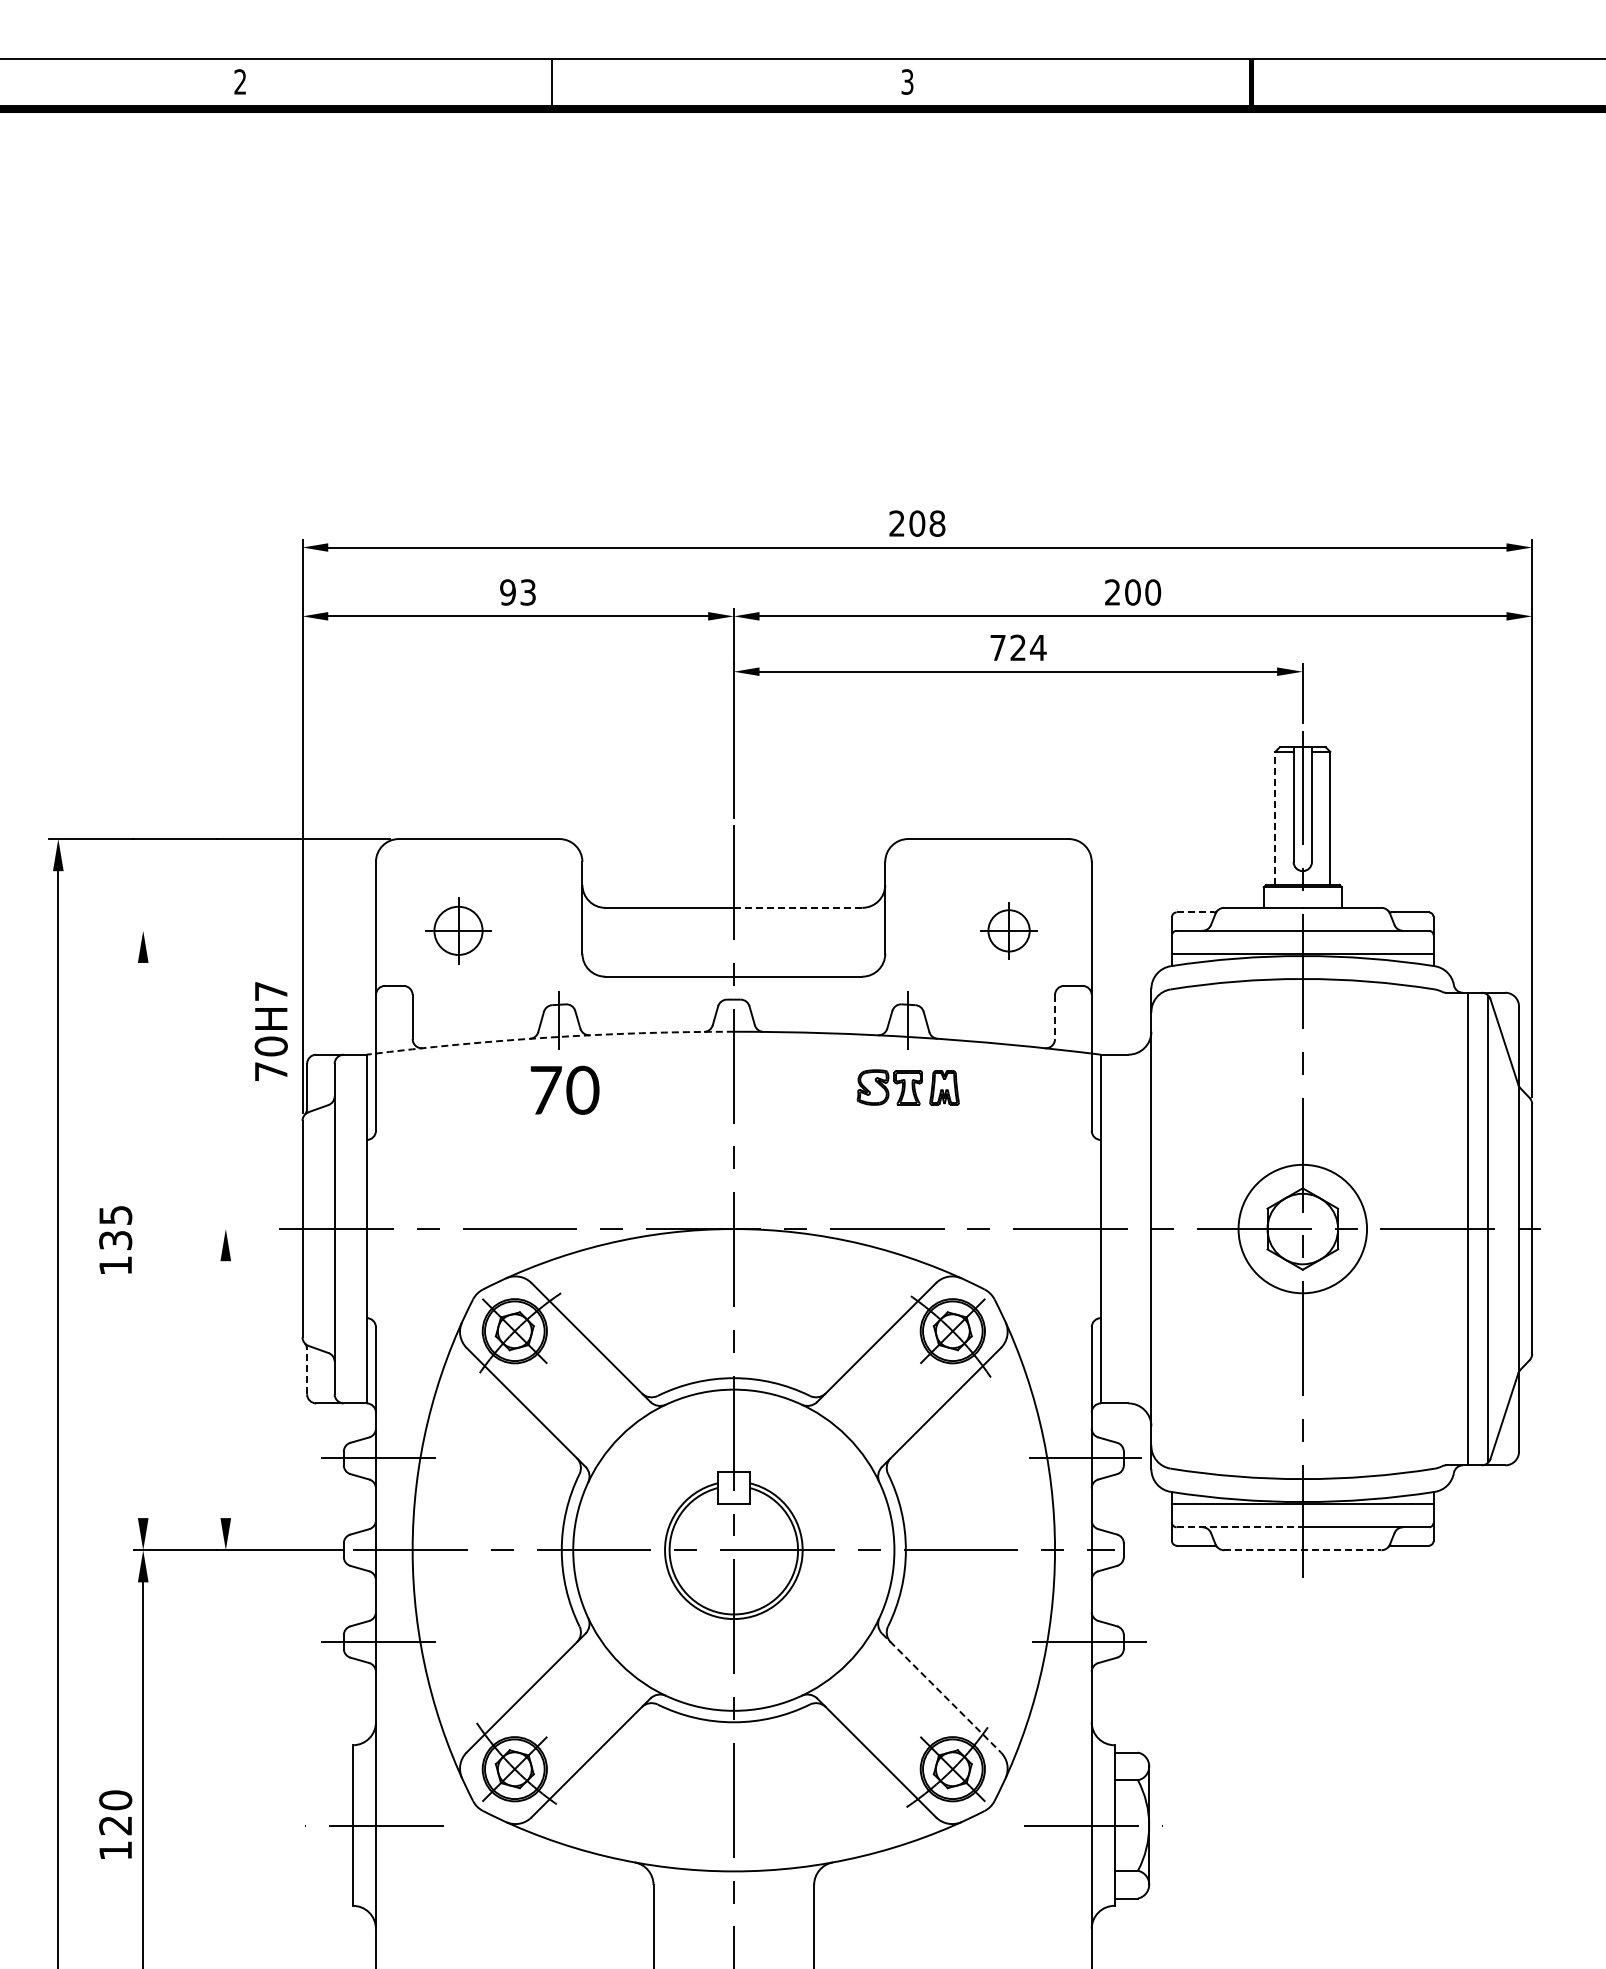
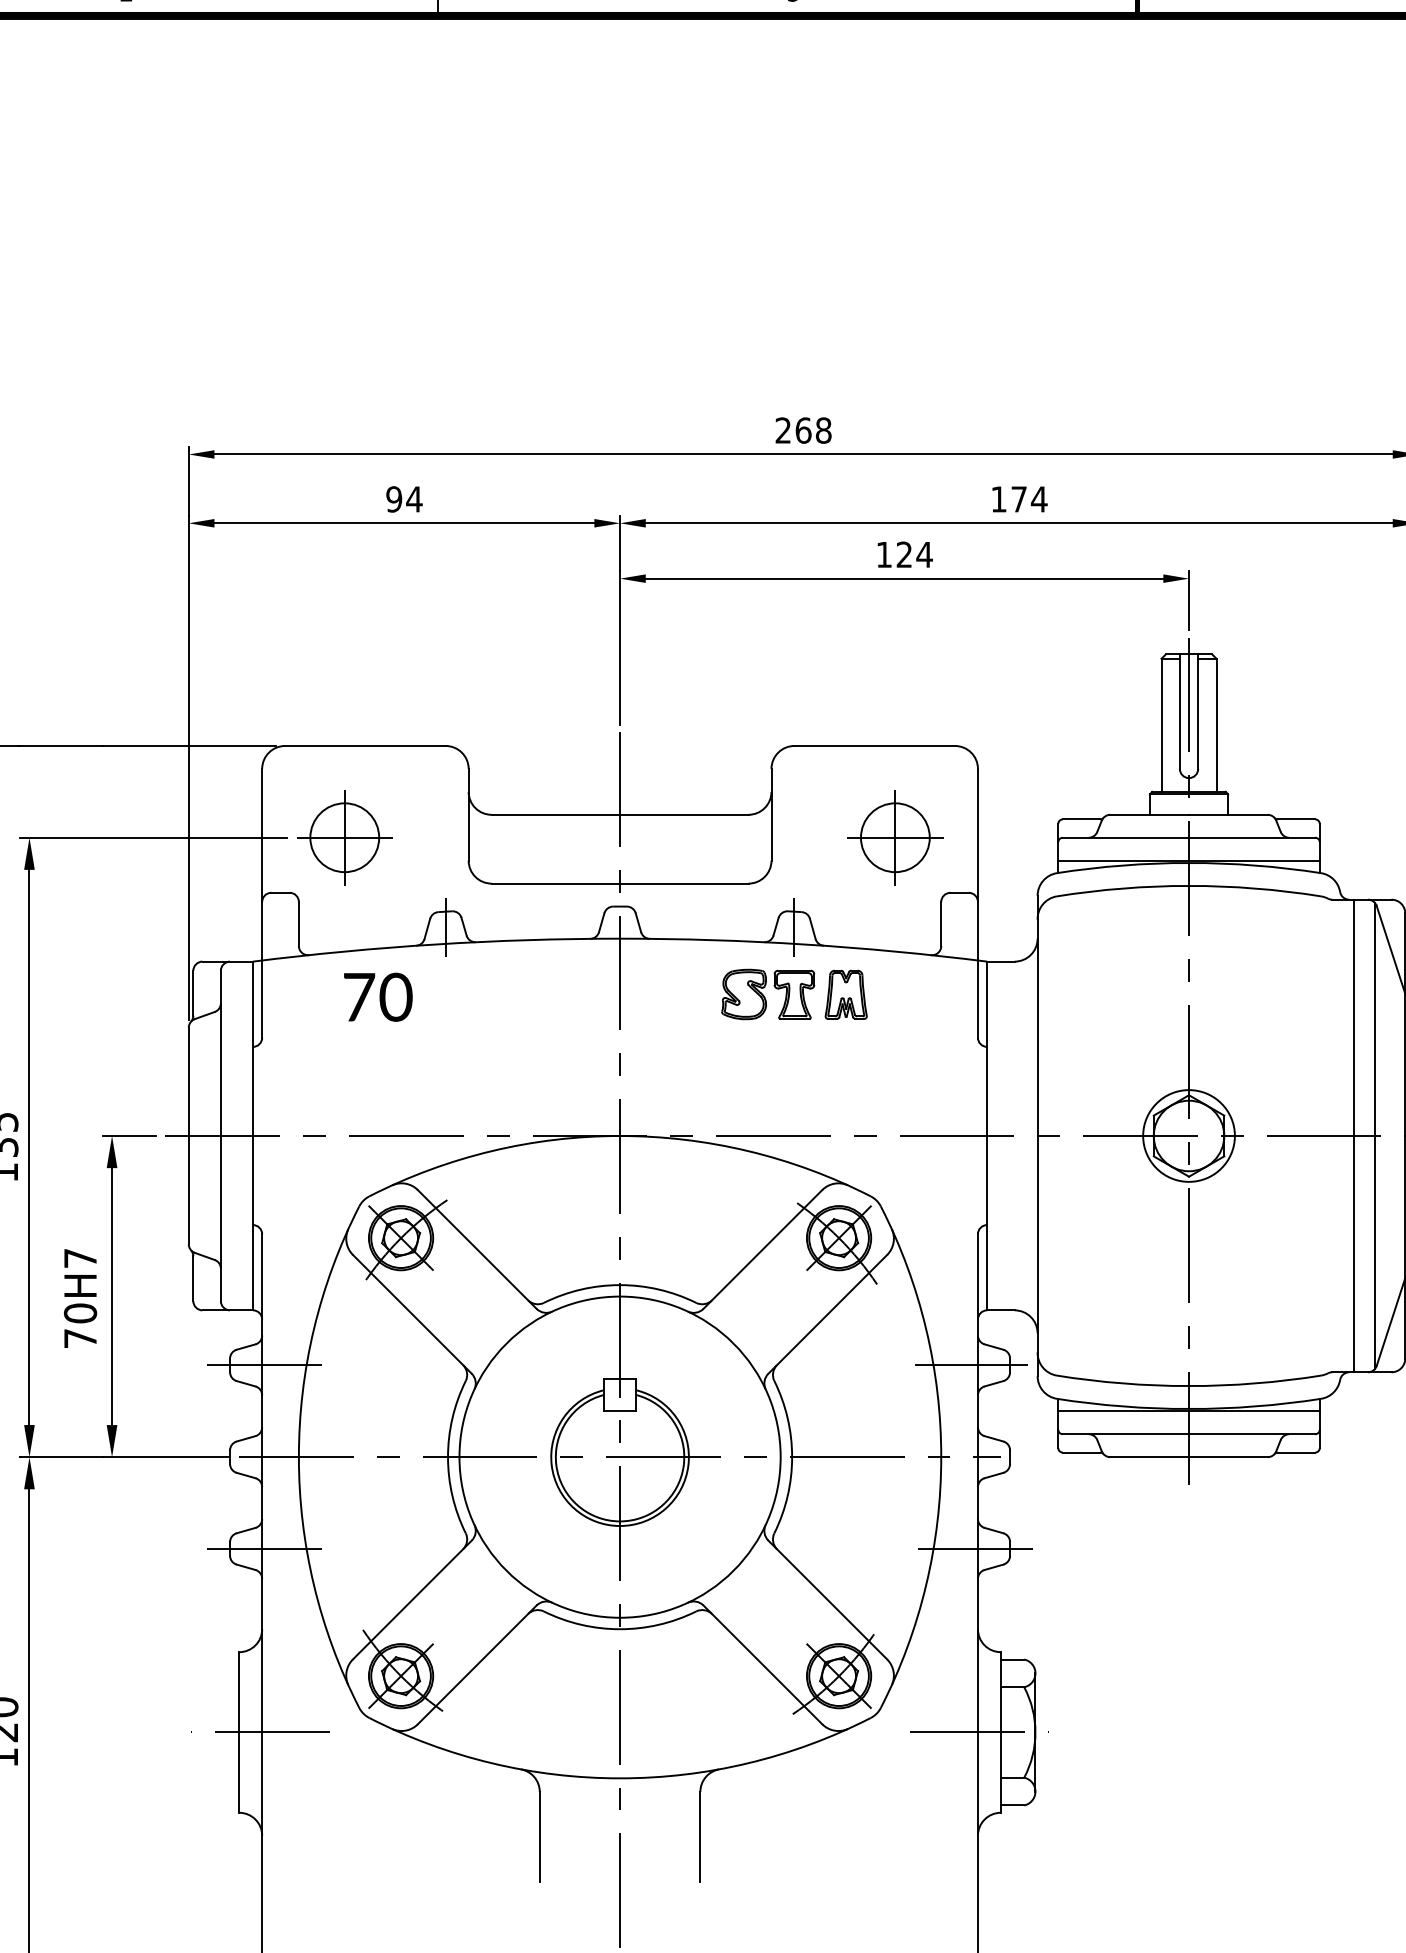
text: (917, 523) -> (803, 430), 208 -> 268
text: (527, 592) -> (413, 499), 93 -> 94
text: (1133, 592) -> (1019, 499), 200 -> 174
text: (997, 647) -> (883, 554), 724 -> 124
line: (1275, 818) -> (1161, 725), dashed -> solid
line: (798, 907) -> (684, 814), dashed -> solid
line: (1195, 912) -> (1081, 819), dashed -> solid
line: (267, 930) -> (153, 837), added
part: (458, 930) -> (344, 837), size x1.43
part: (1008, 930) -> (894, 837), size x1.67
line: (1055, 1017) -> (941, 924), dashed -> solid
text: (270, 1031) -> (79, 1298), moved
arc: (549, 1037) -> (435, 944), dashed -> solid
part: (908, 1087) -> (794, 994), size x1.43
text: (564, 1089) -> (377, 996), moved
circle: (1302, 1228) -> (1188, 1135), size x0.71
line: (243, 1229) -> (129, 1136), added
line: (143, 1240) -> (29, 1147), added
line: (307, 1371) -> (193, 1278), dashed -> solid
line: (225, 1389) -> (111, 1296), added
line: (1240, 1527) -> (1126, 1434), dashed -> solid
line: (1302, 1550) -> (1188, 1457), dashed -> solid
line: (941, 1693) -> (827, 1600), dashed -> solid

